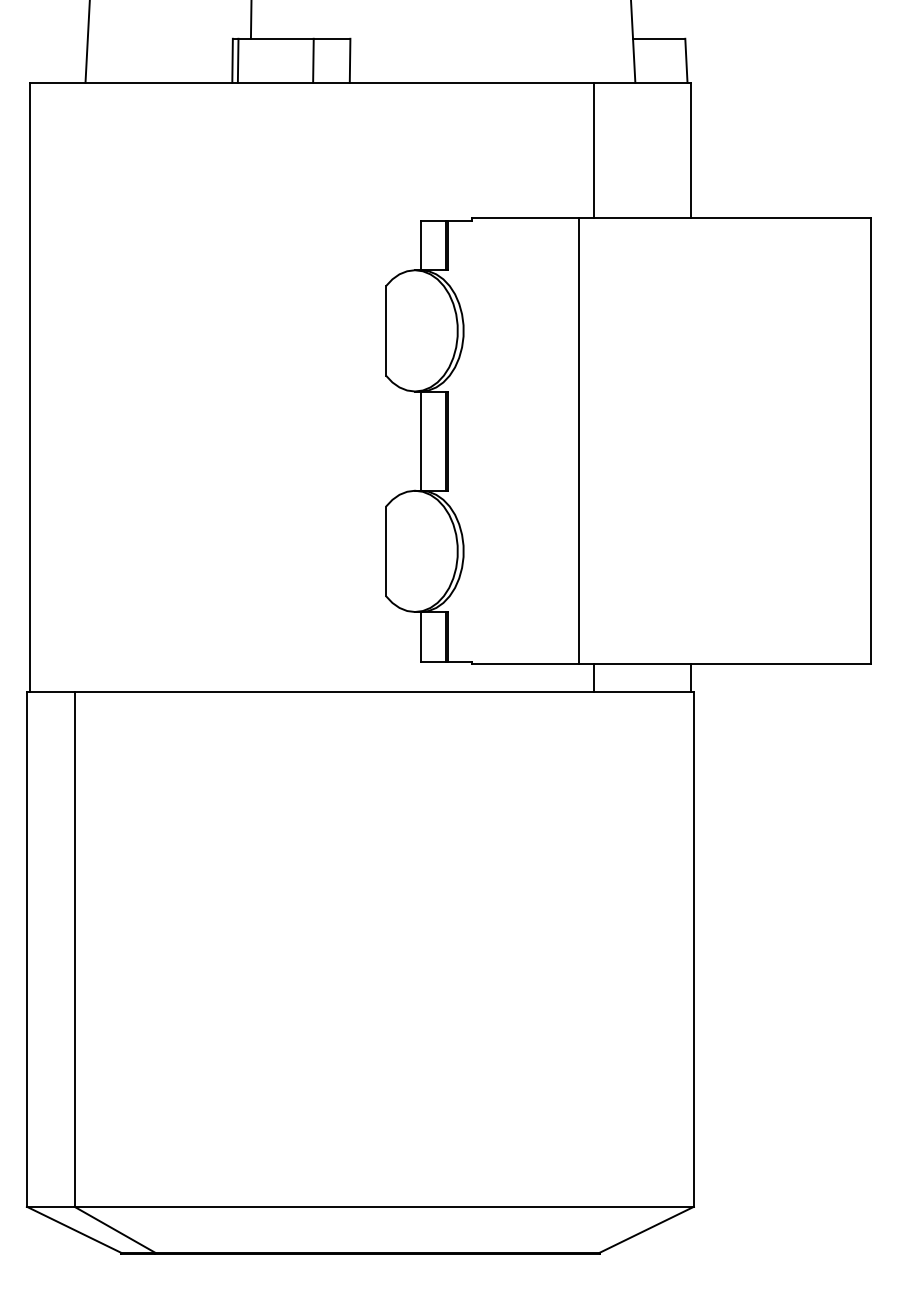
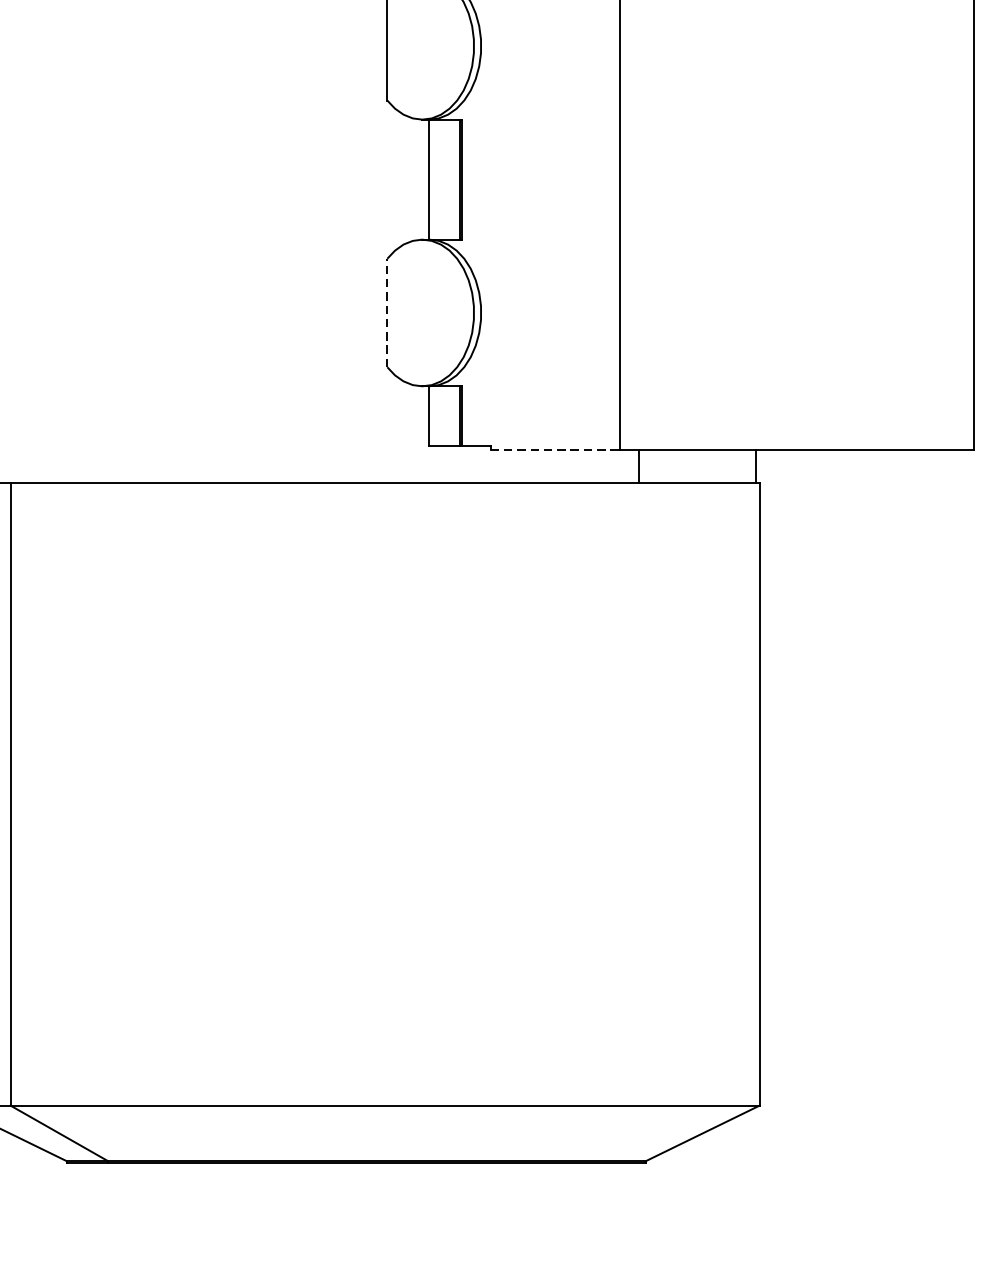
line: (386, 551) -> (387, 313), solid -> dashed
line: (525, 664) -> (555, 449), solid -> dashed

